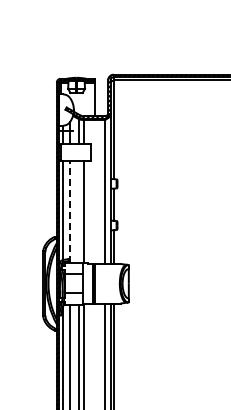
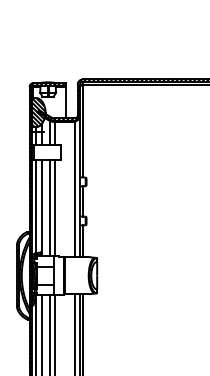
hatch: (66, 109) -> (38, 112), added
line: (69, 211) -> (41, 207), dashed -> solid
line: (78, 211) -> (49, 207), added

